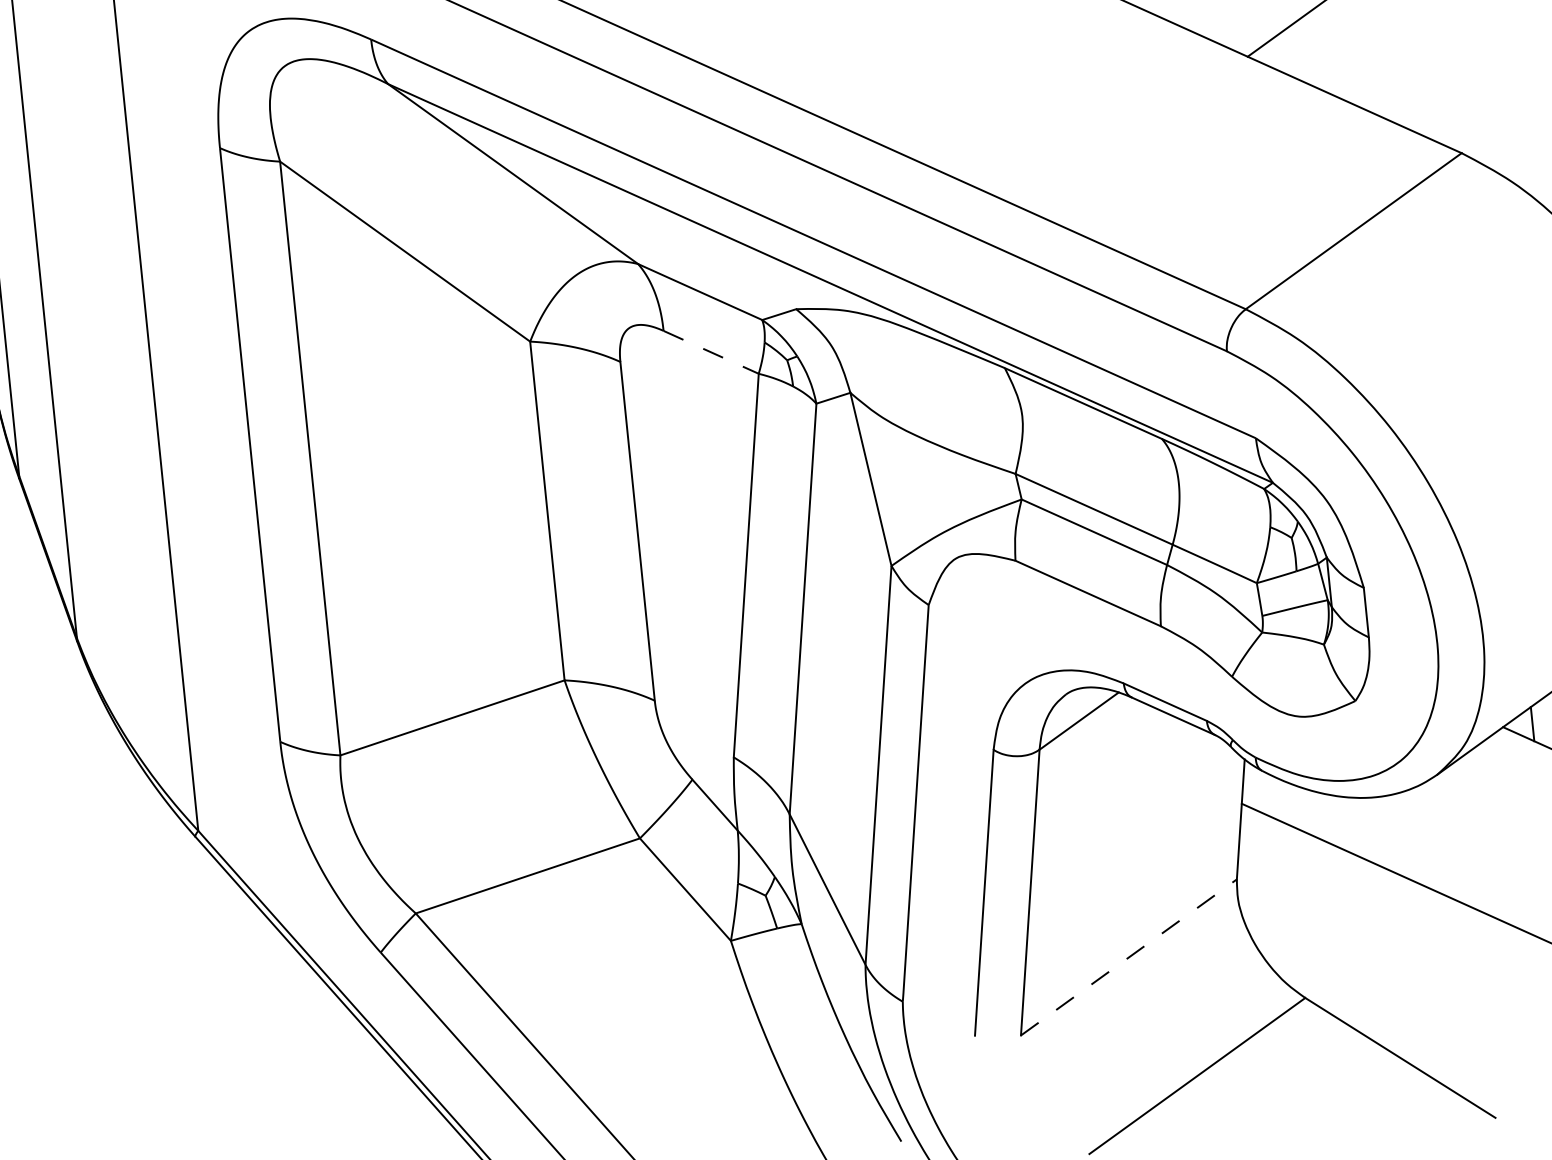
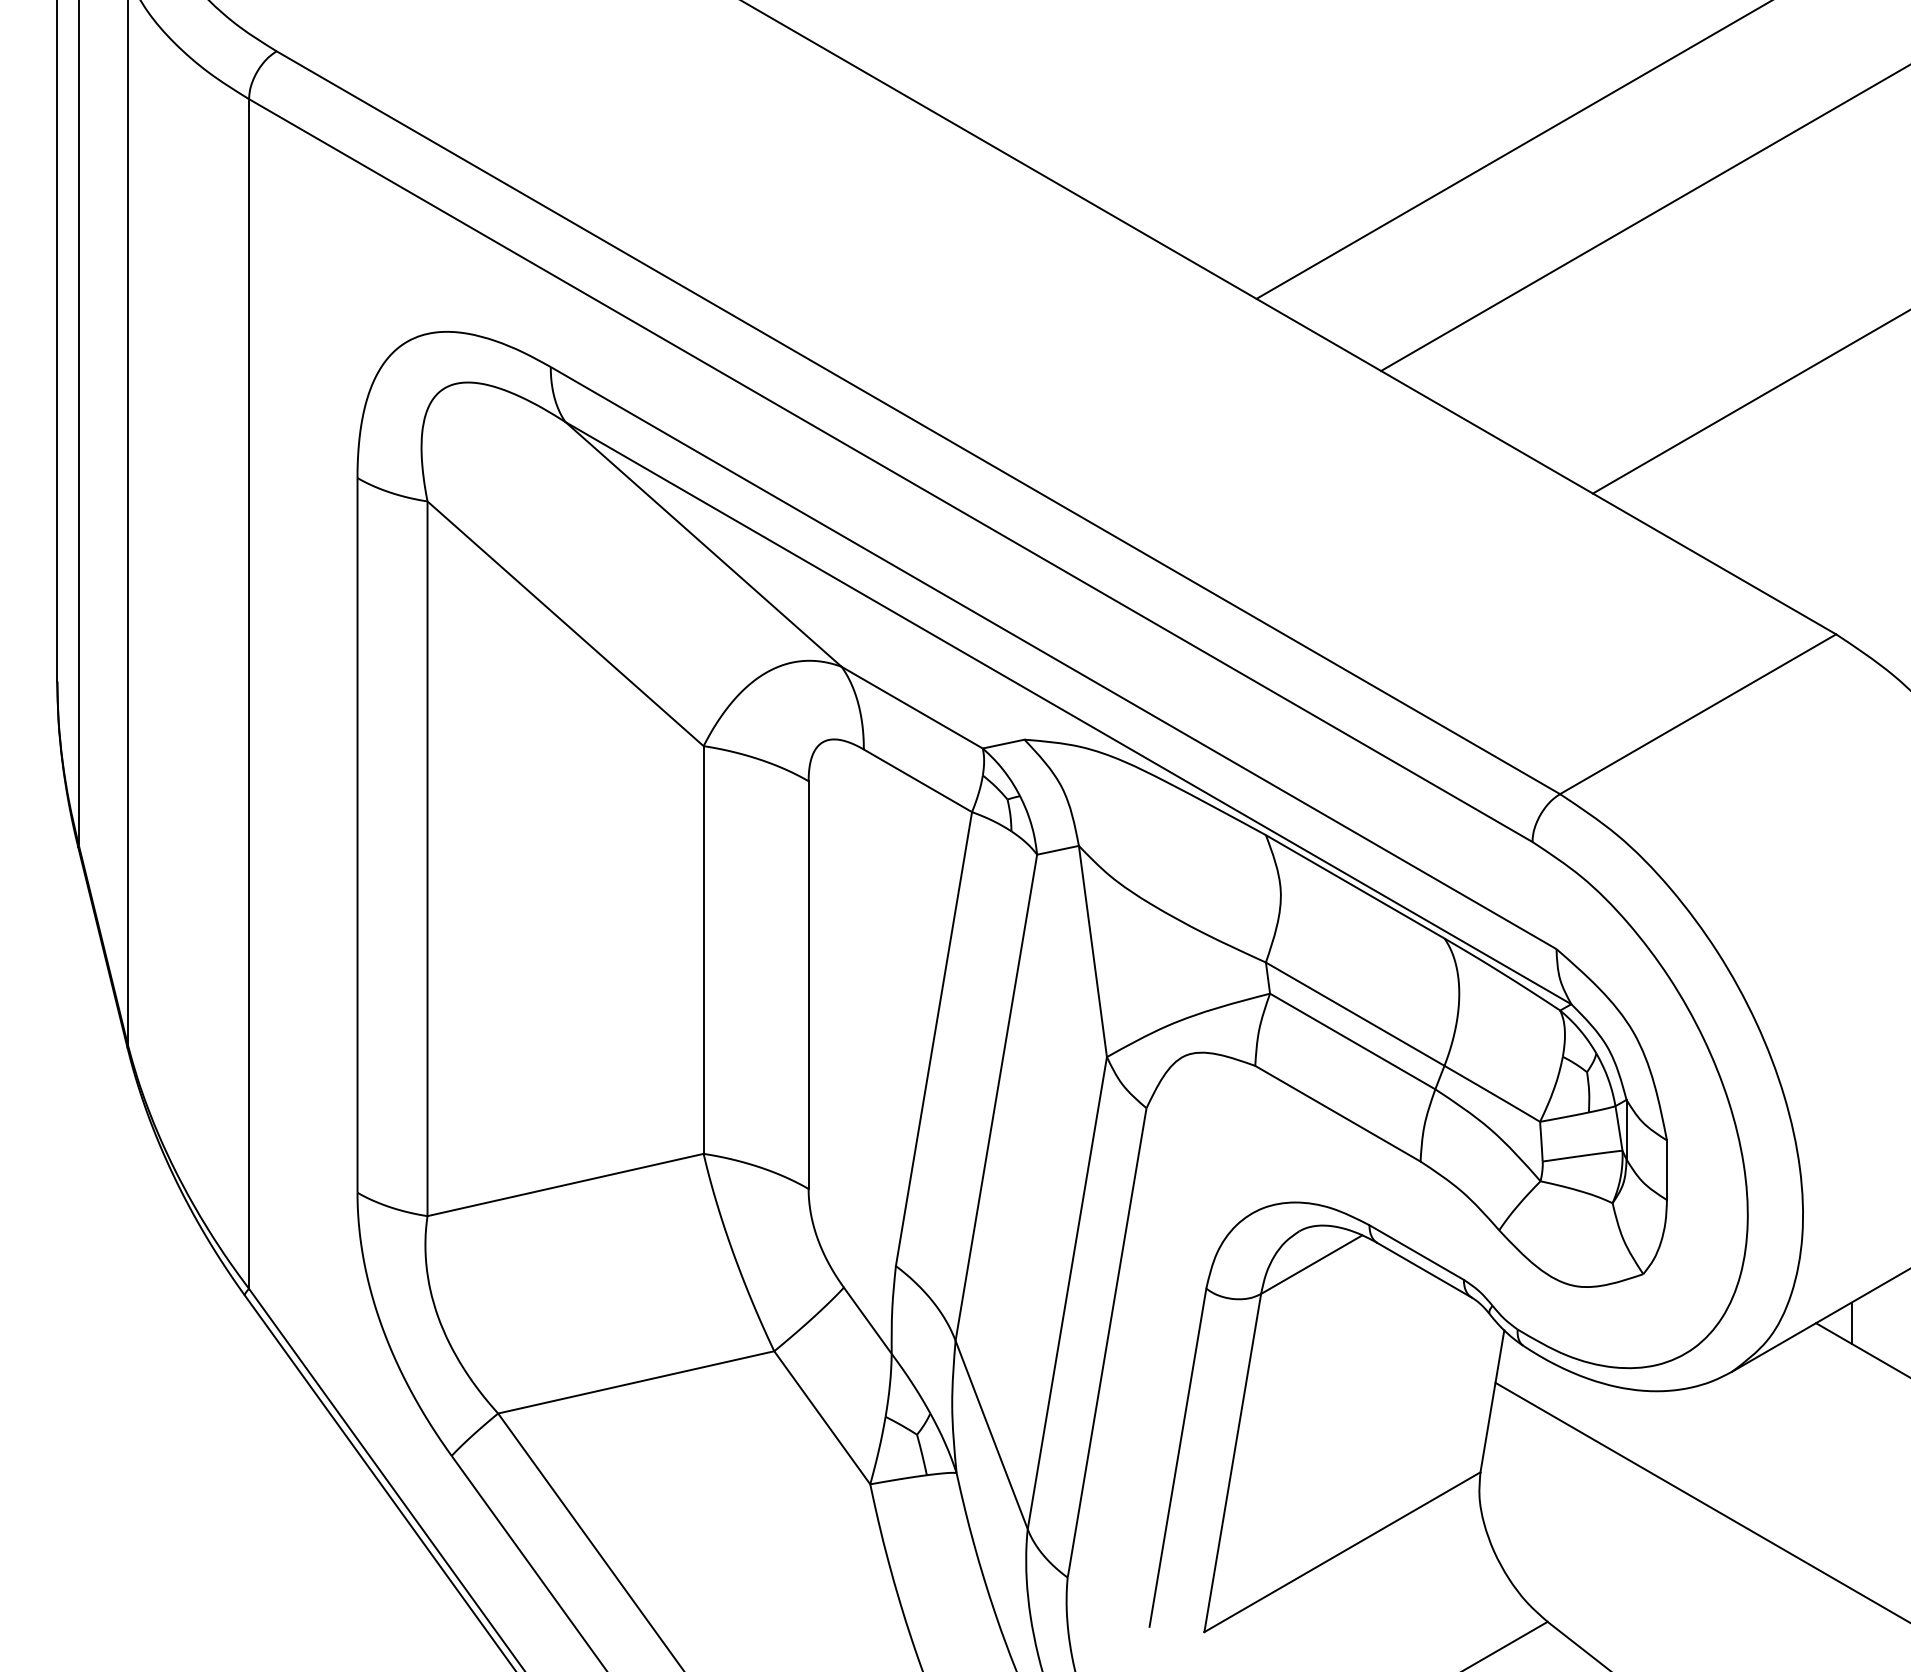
line: (711, 352) -> (918, 781), dashed -> solid
line: (1128, 956) -> (1342, 1551), dashed -> solid

